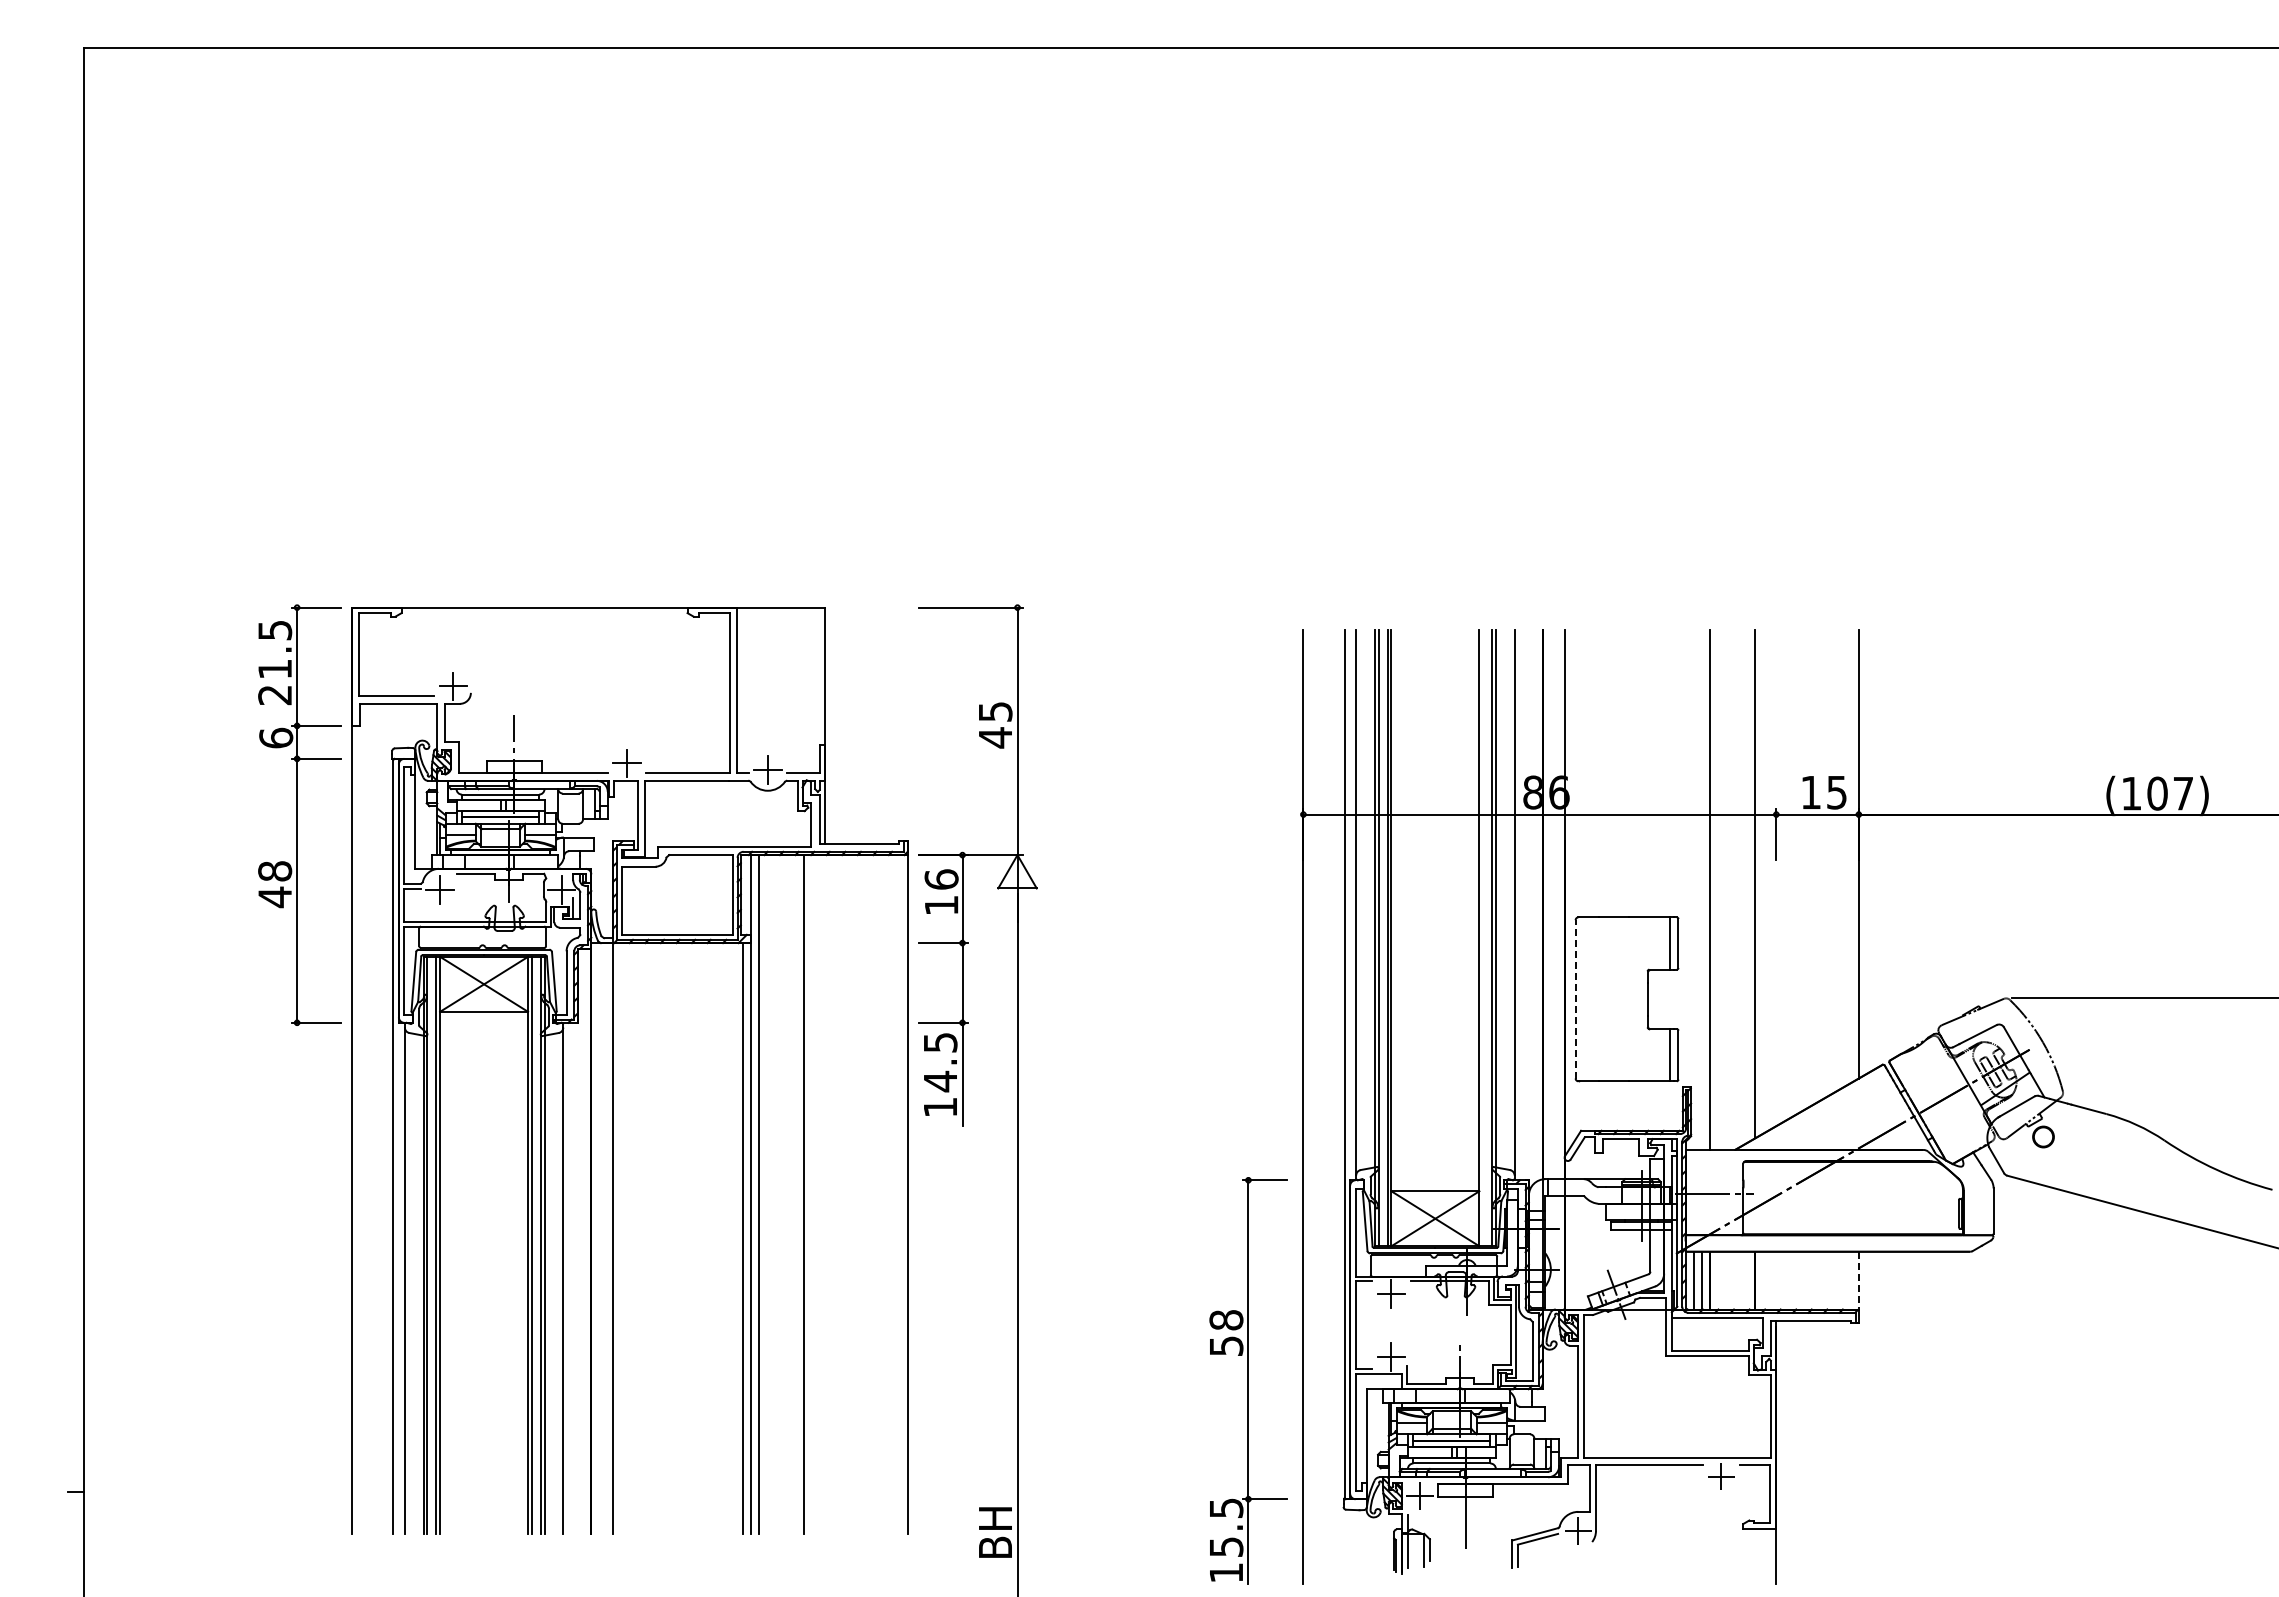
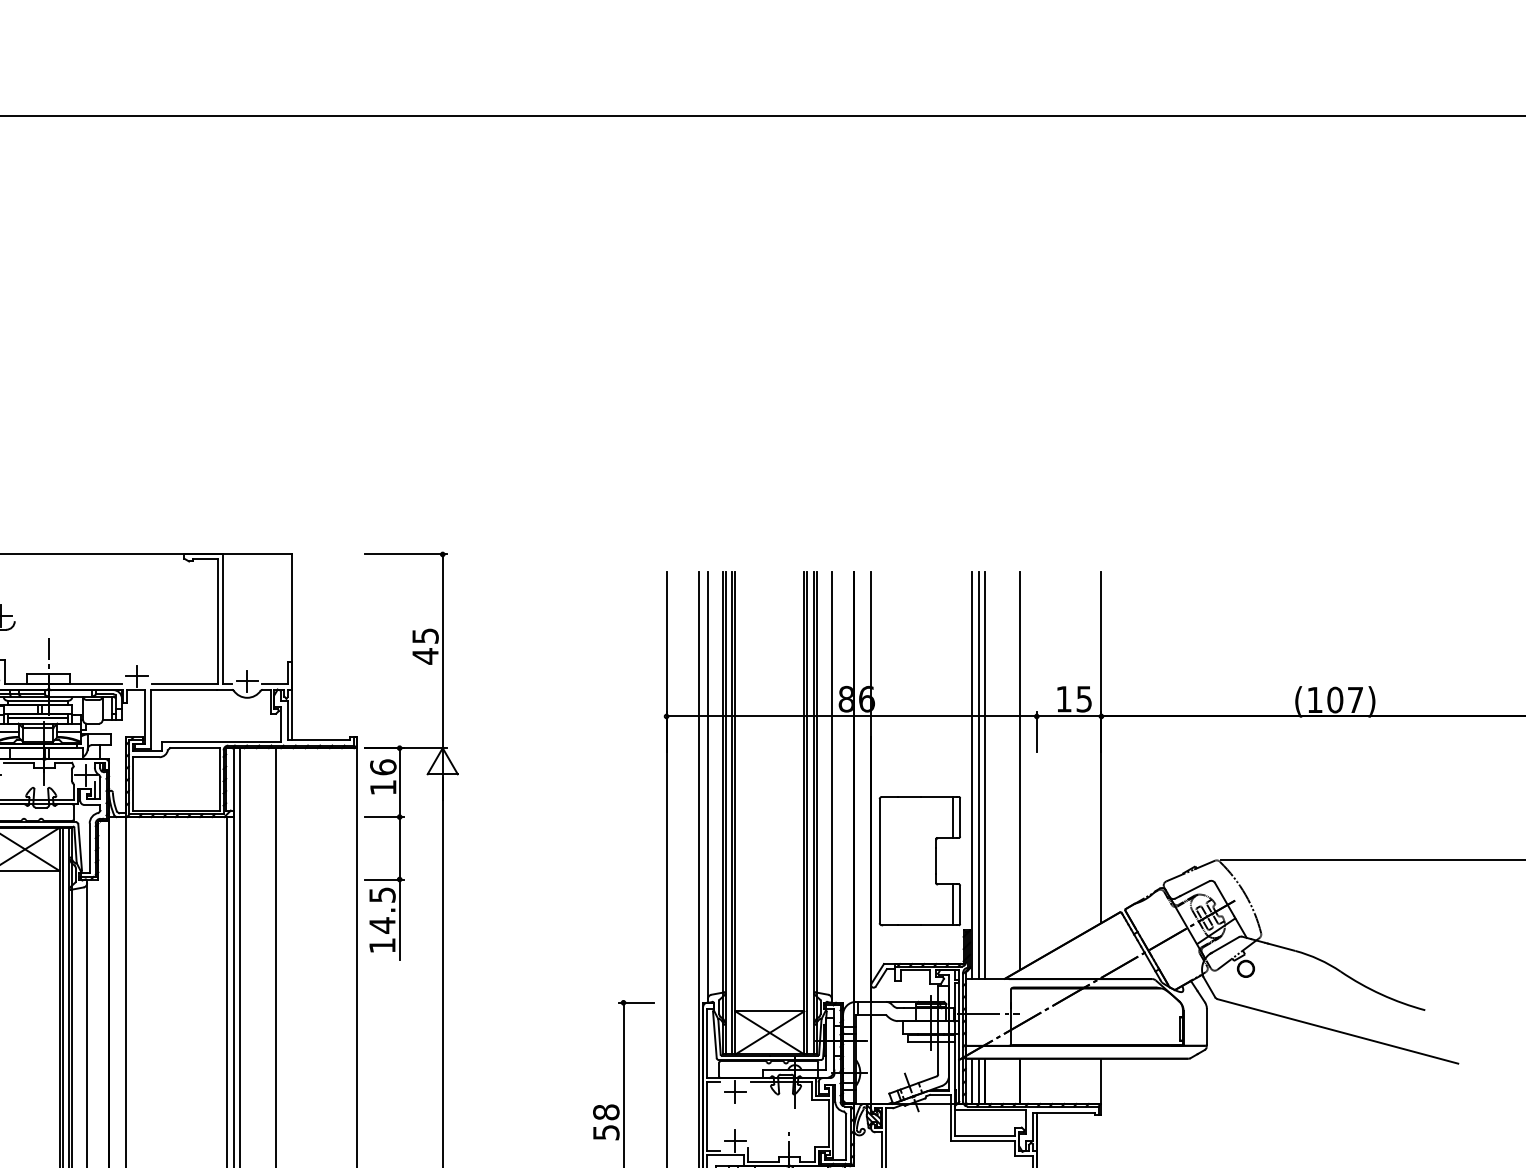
line: (1693, 890) -> (971, 775), added
line: (1702, 890) -> (979, 775), added
line: (1483, 938) -> (807, 813), added
line: (1575, 998) -> (879, 860), dashed -> solid
line: (1858, 1280) -> (1101, 1081), dashed -> solid

